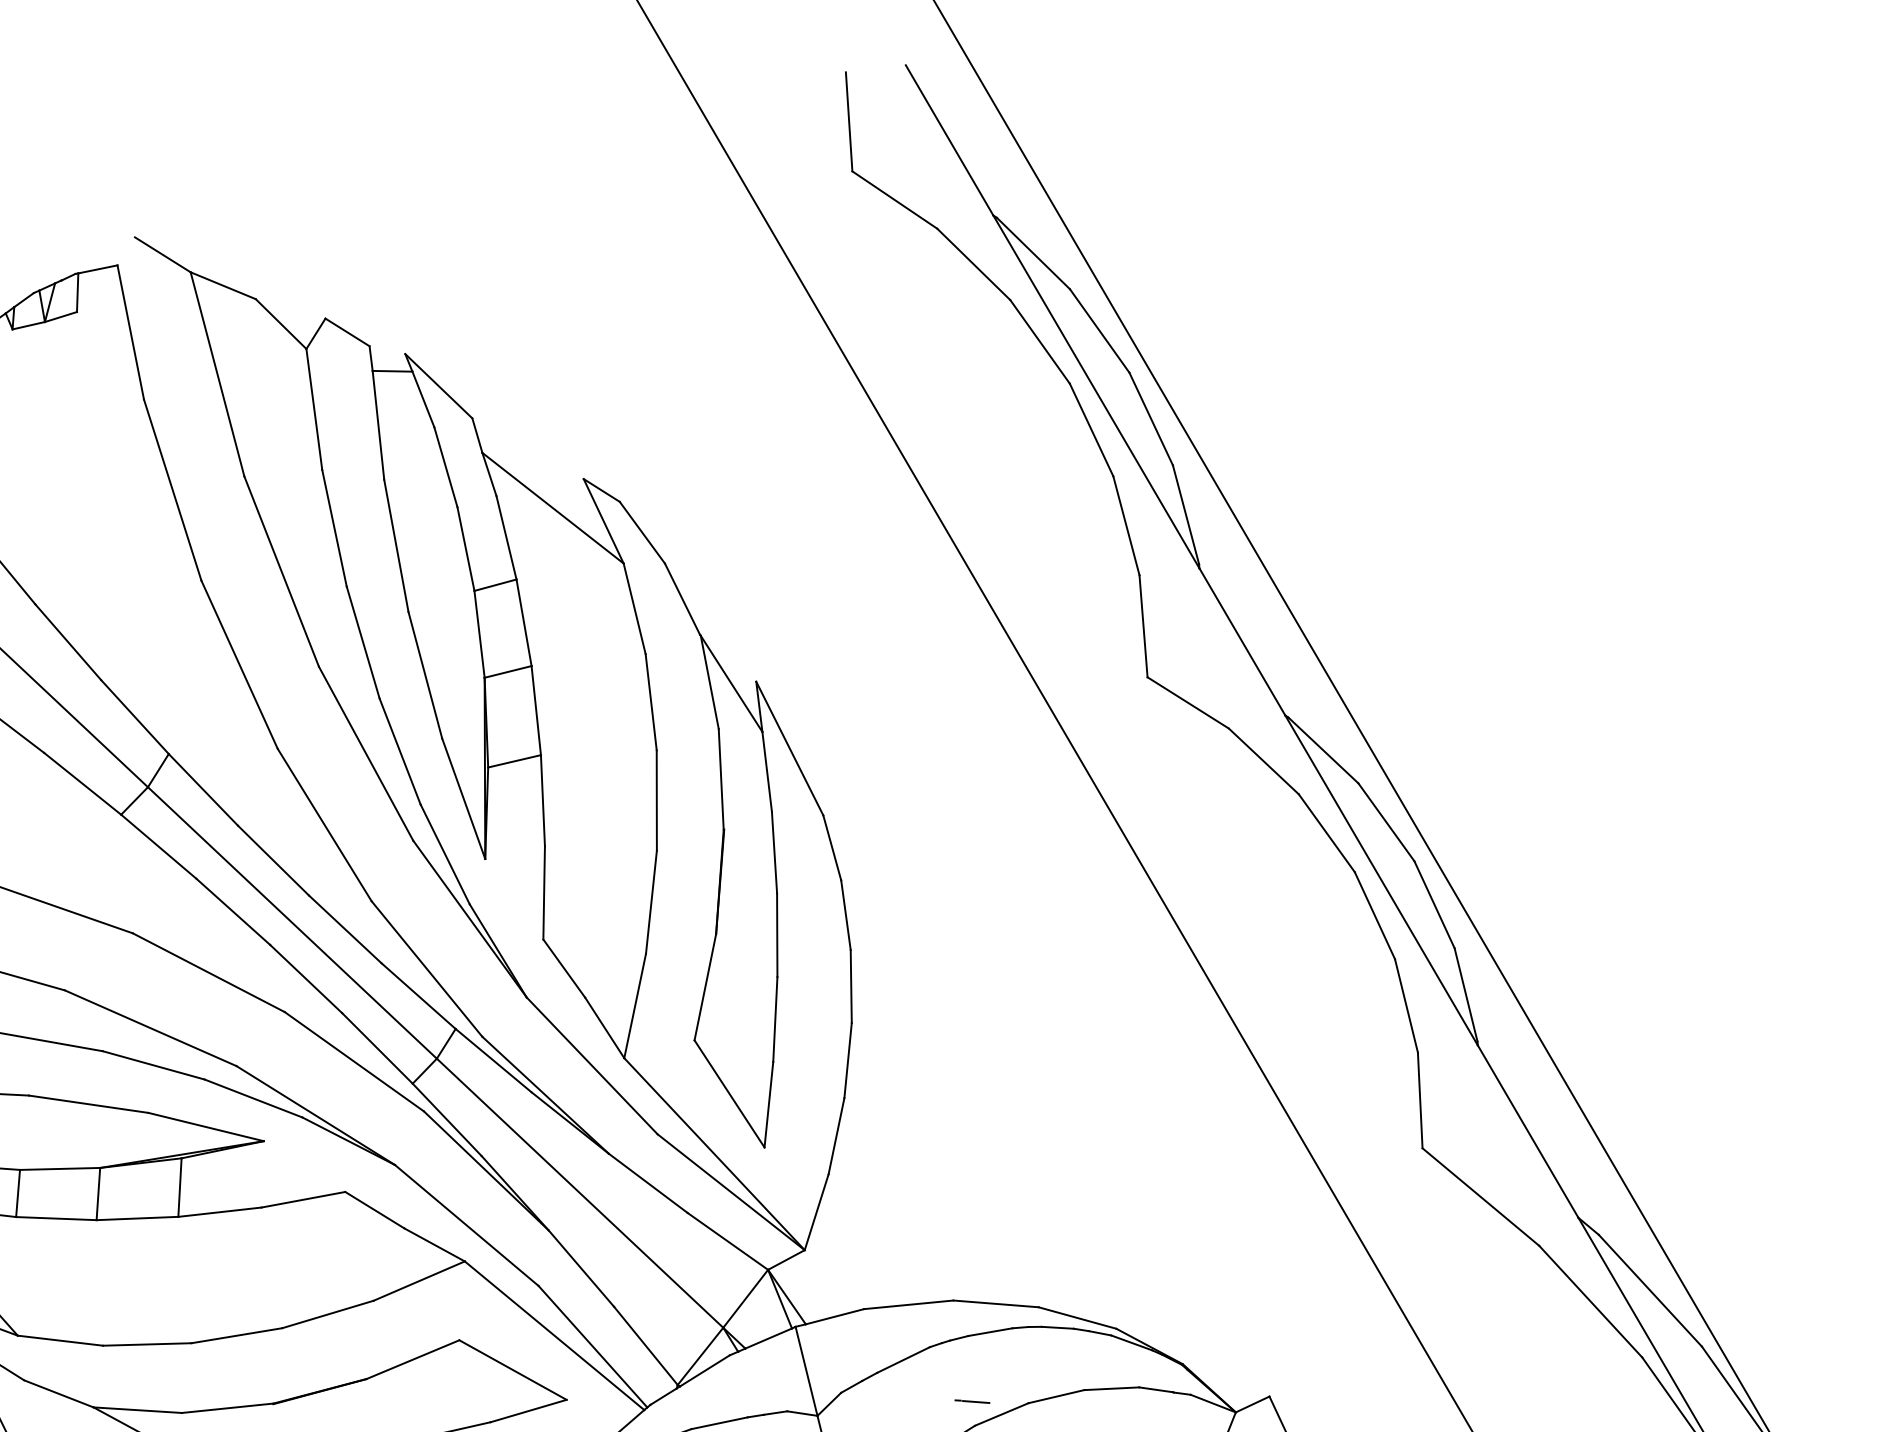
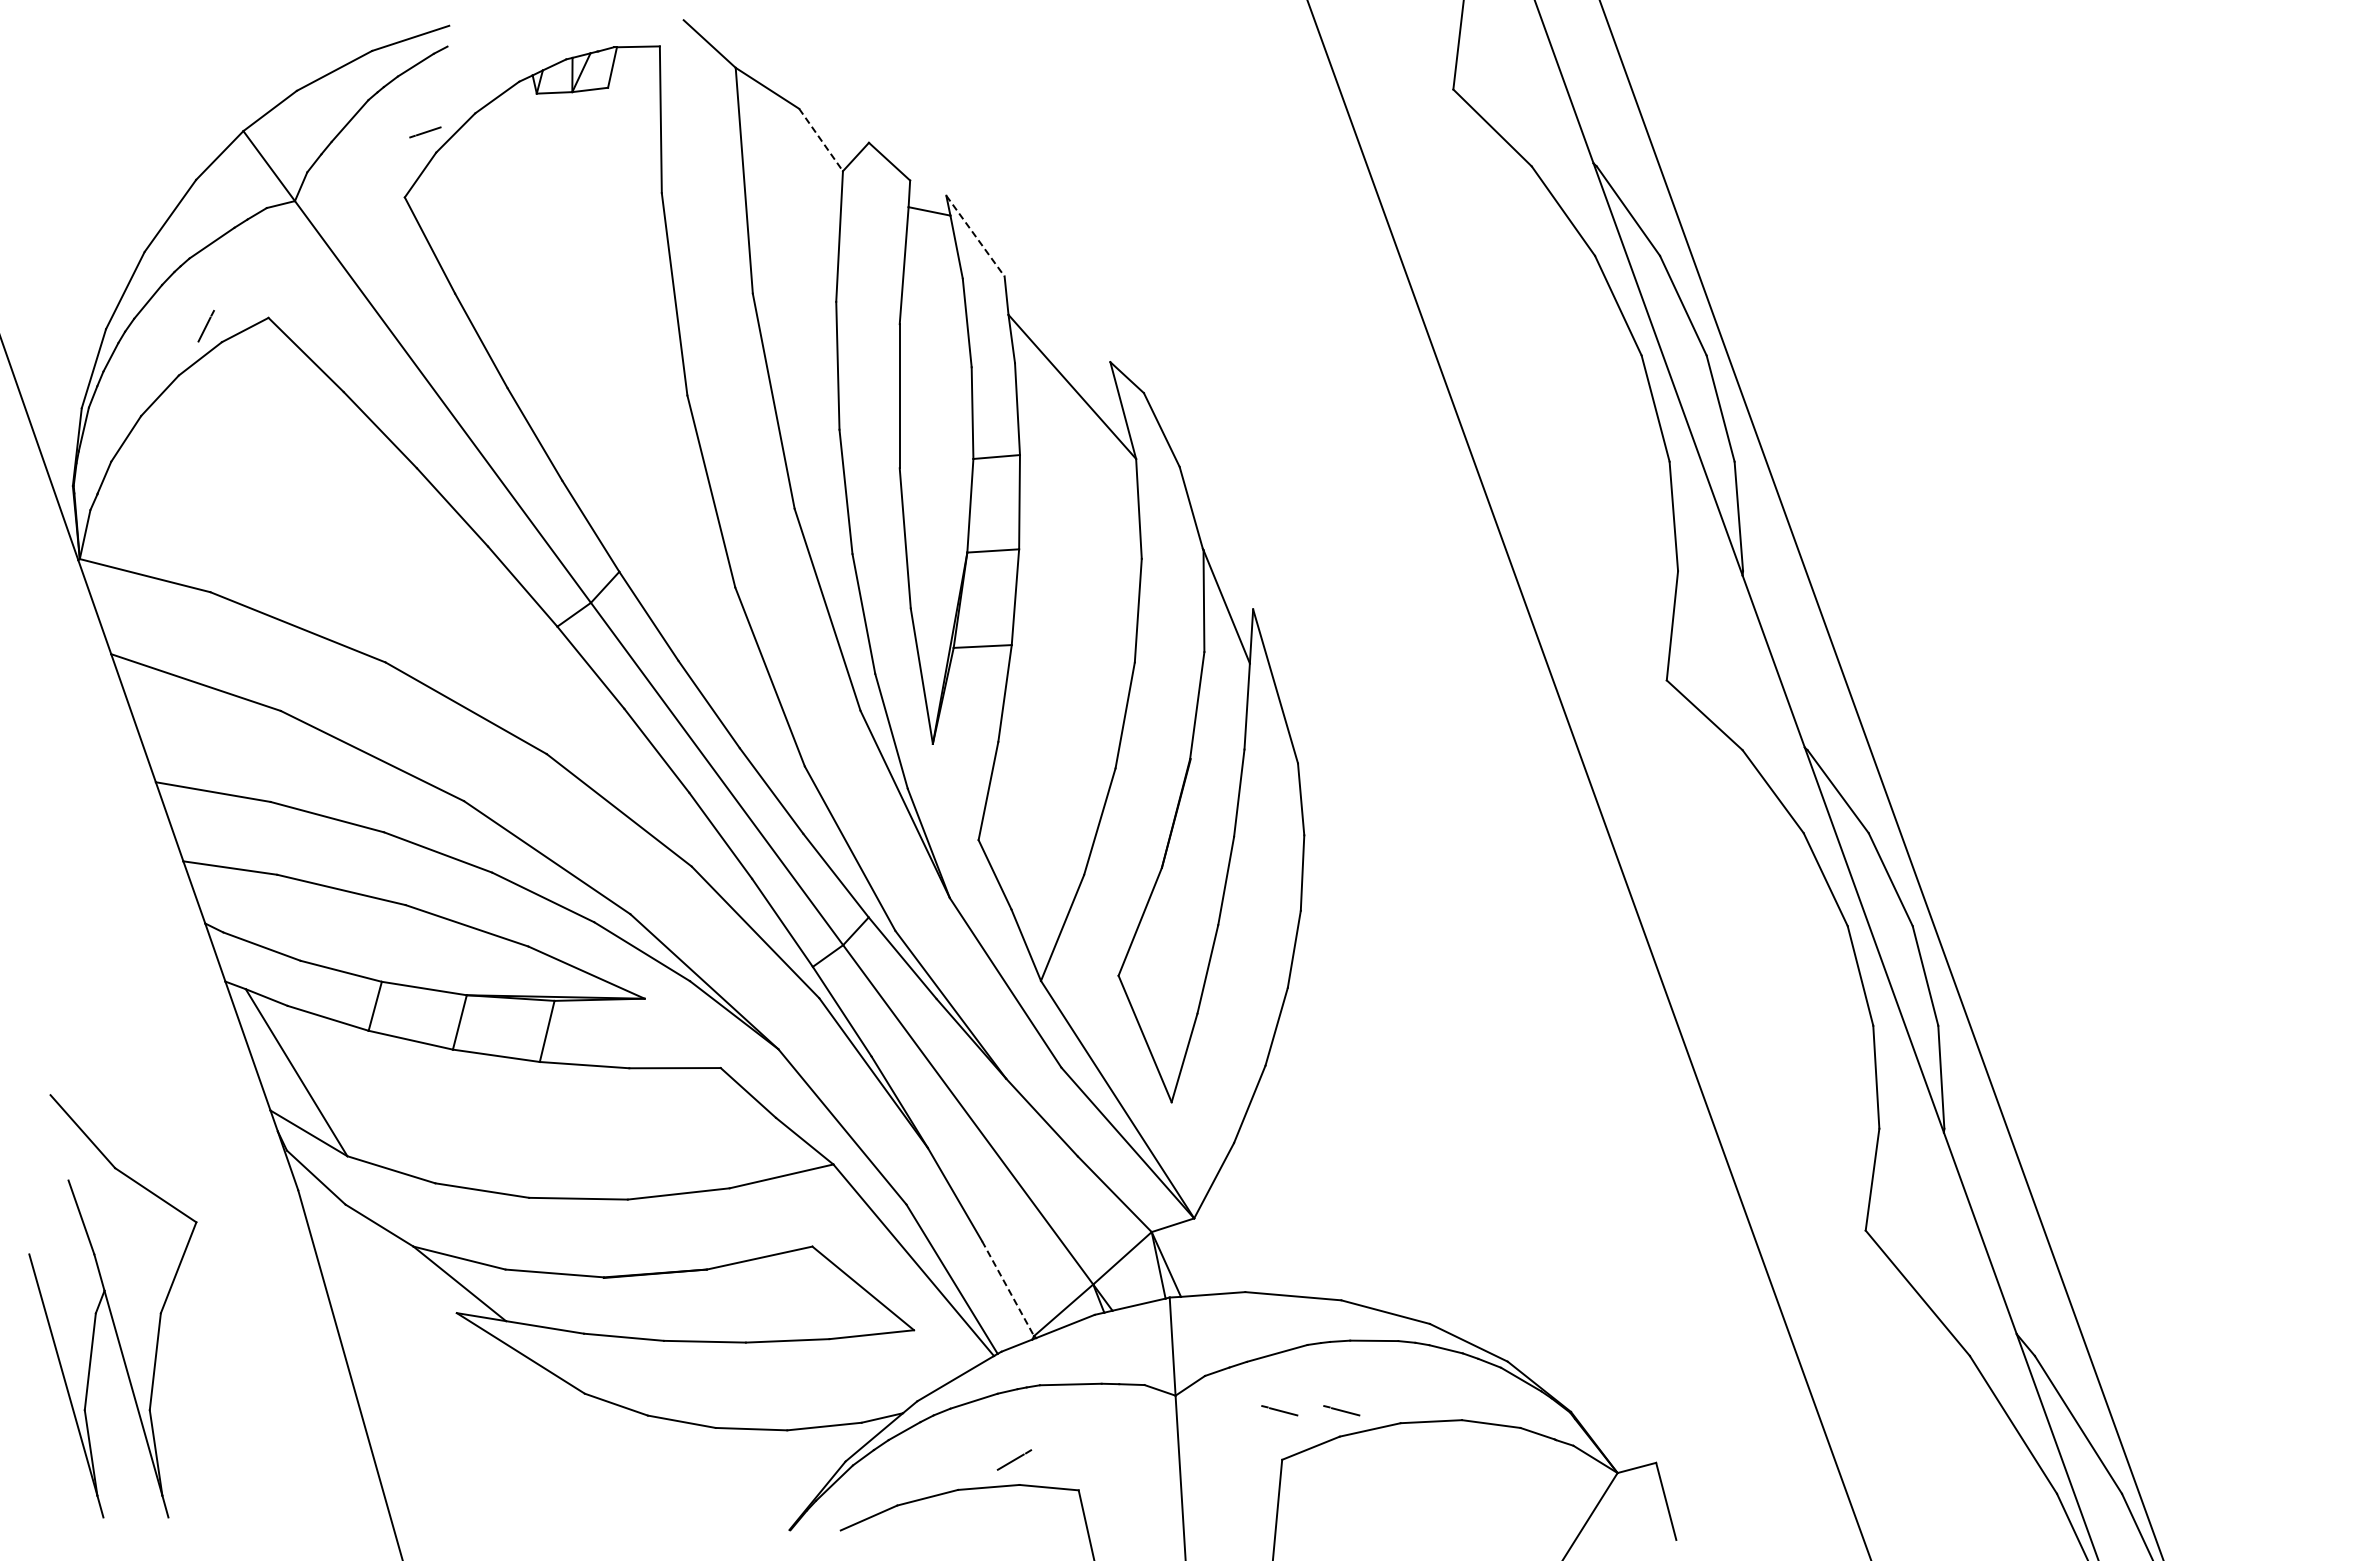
line: (281, 324) -> (821, 140), solid -> dashed
line: (438, 386) -> (975, 236), solid -> dashed
line: (646, 1346) -> (1008, 1289), solid -> dashed
line: (915, 1411) -> (1279, 1410), added

